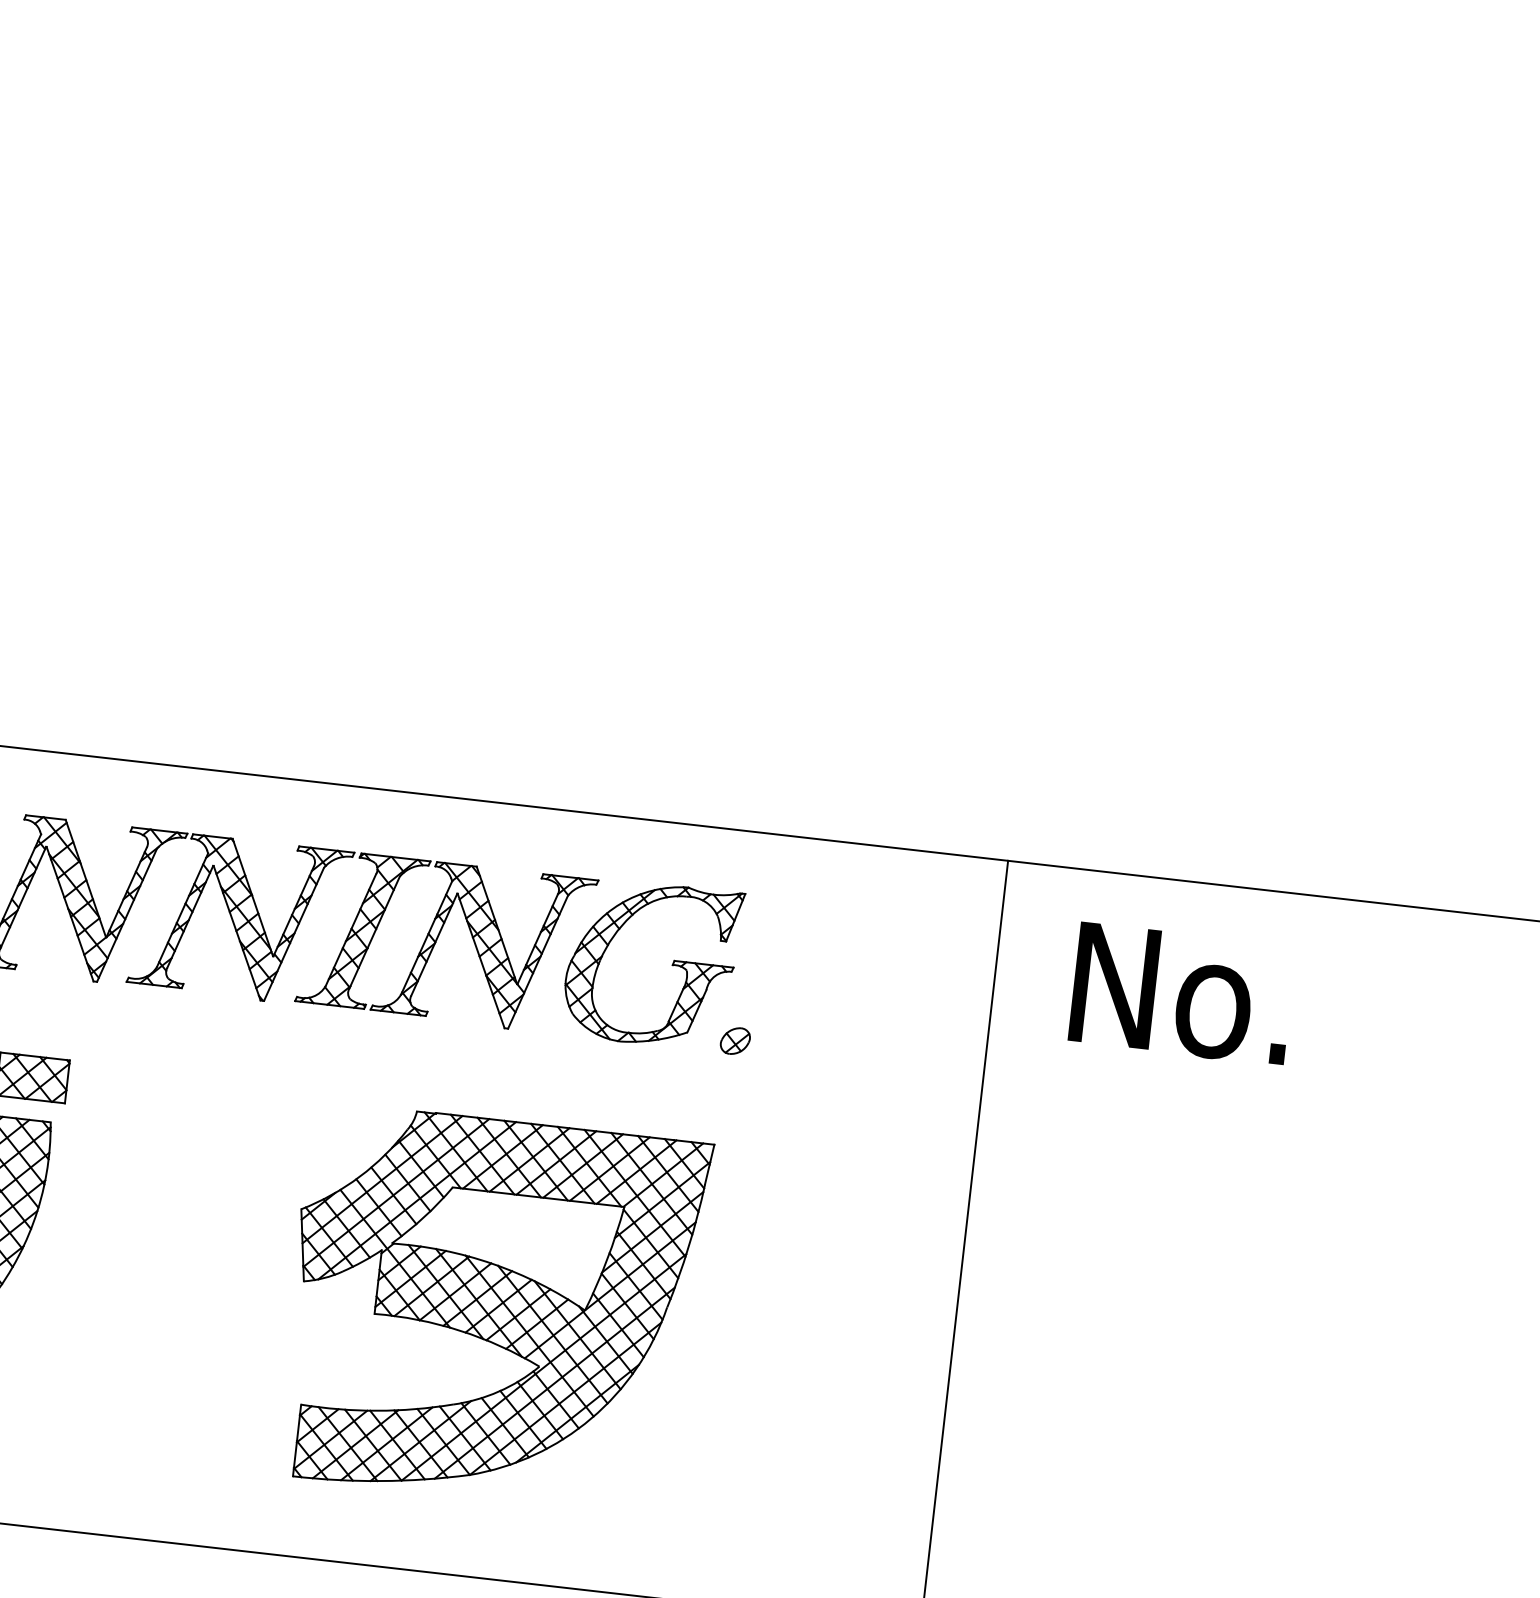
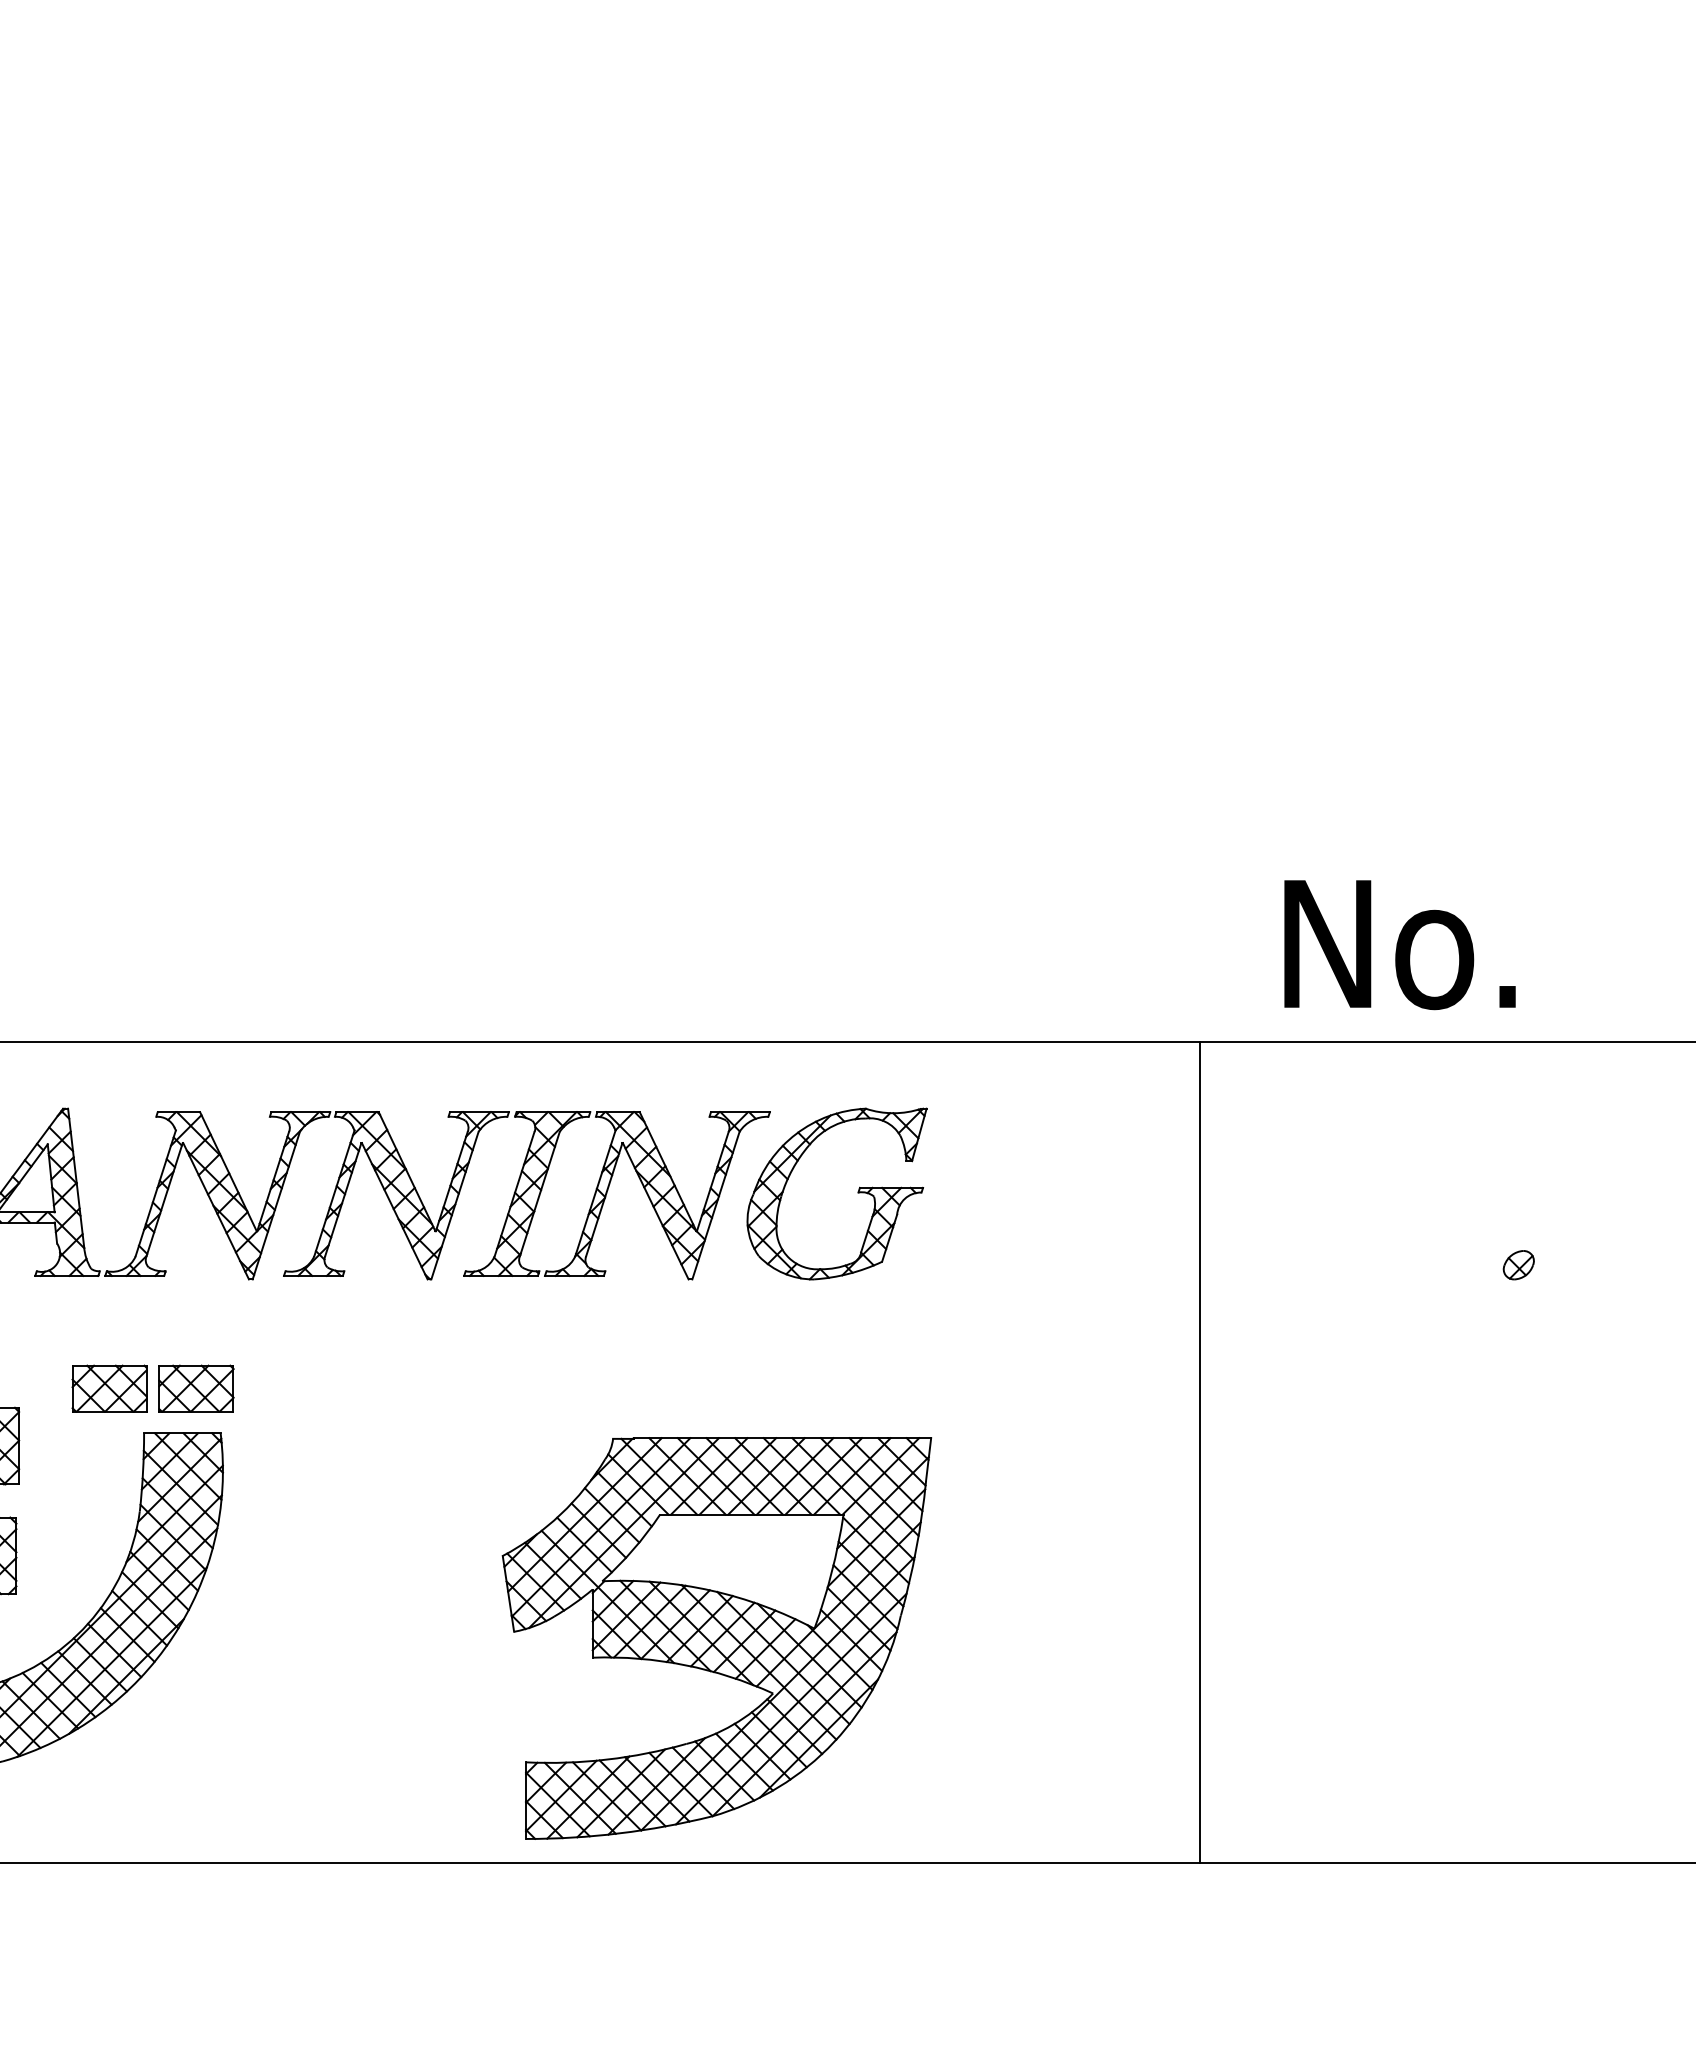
text: (1181, 994) -> (1399, 945), moved
part: (735, 1041) -> (1518, 1265), moved
part: (492, 1309) -> (716, 1638), moved

